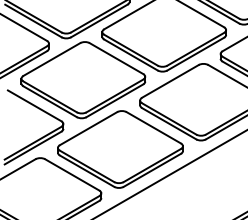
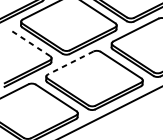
line: (34, 105) -> (30, 42), solid -> dashed
line: (88, 128) -> (70, 62), solid -> dashed

